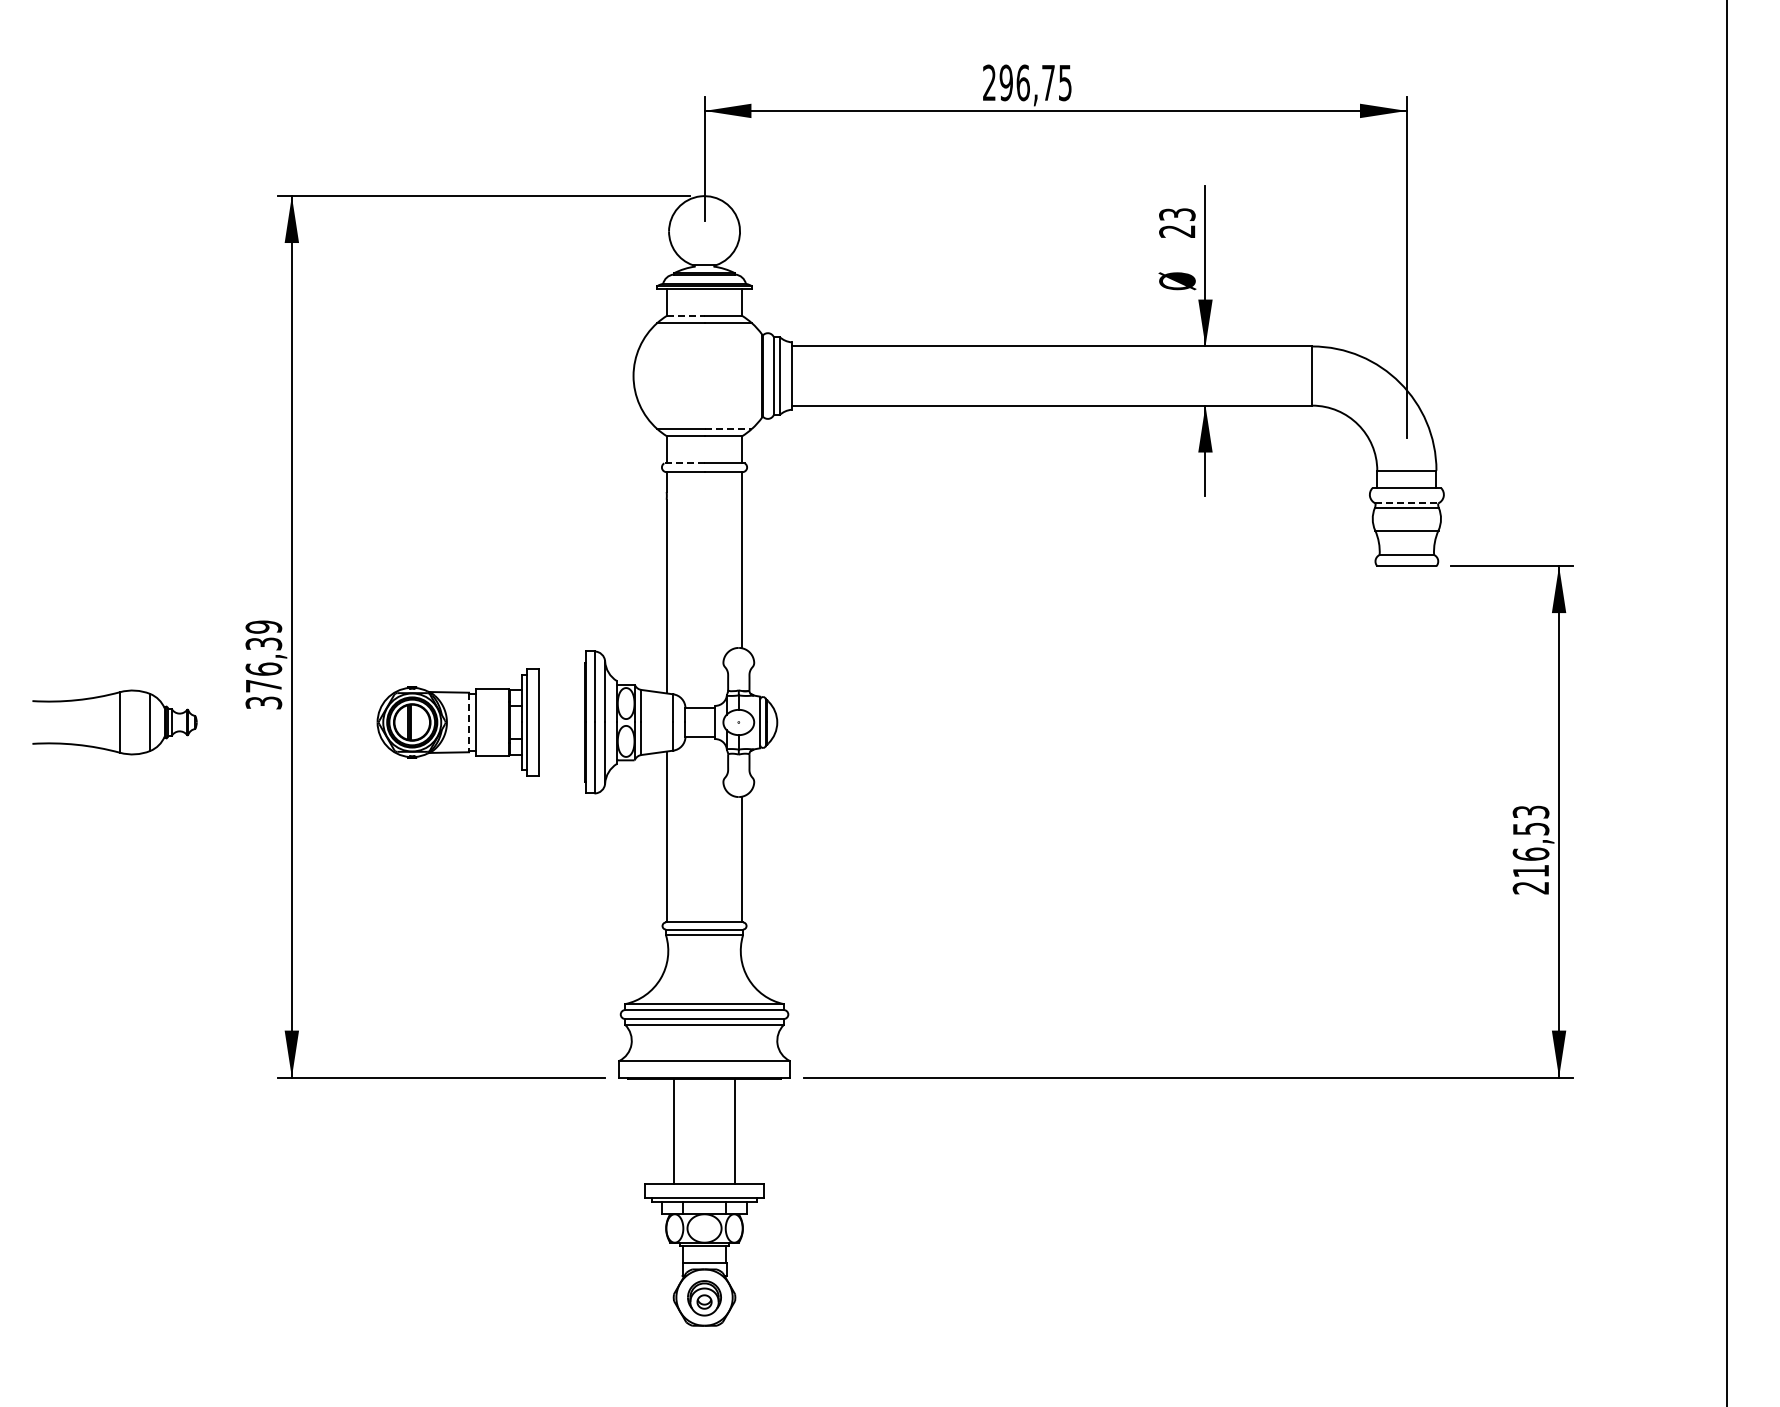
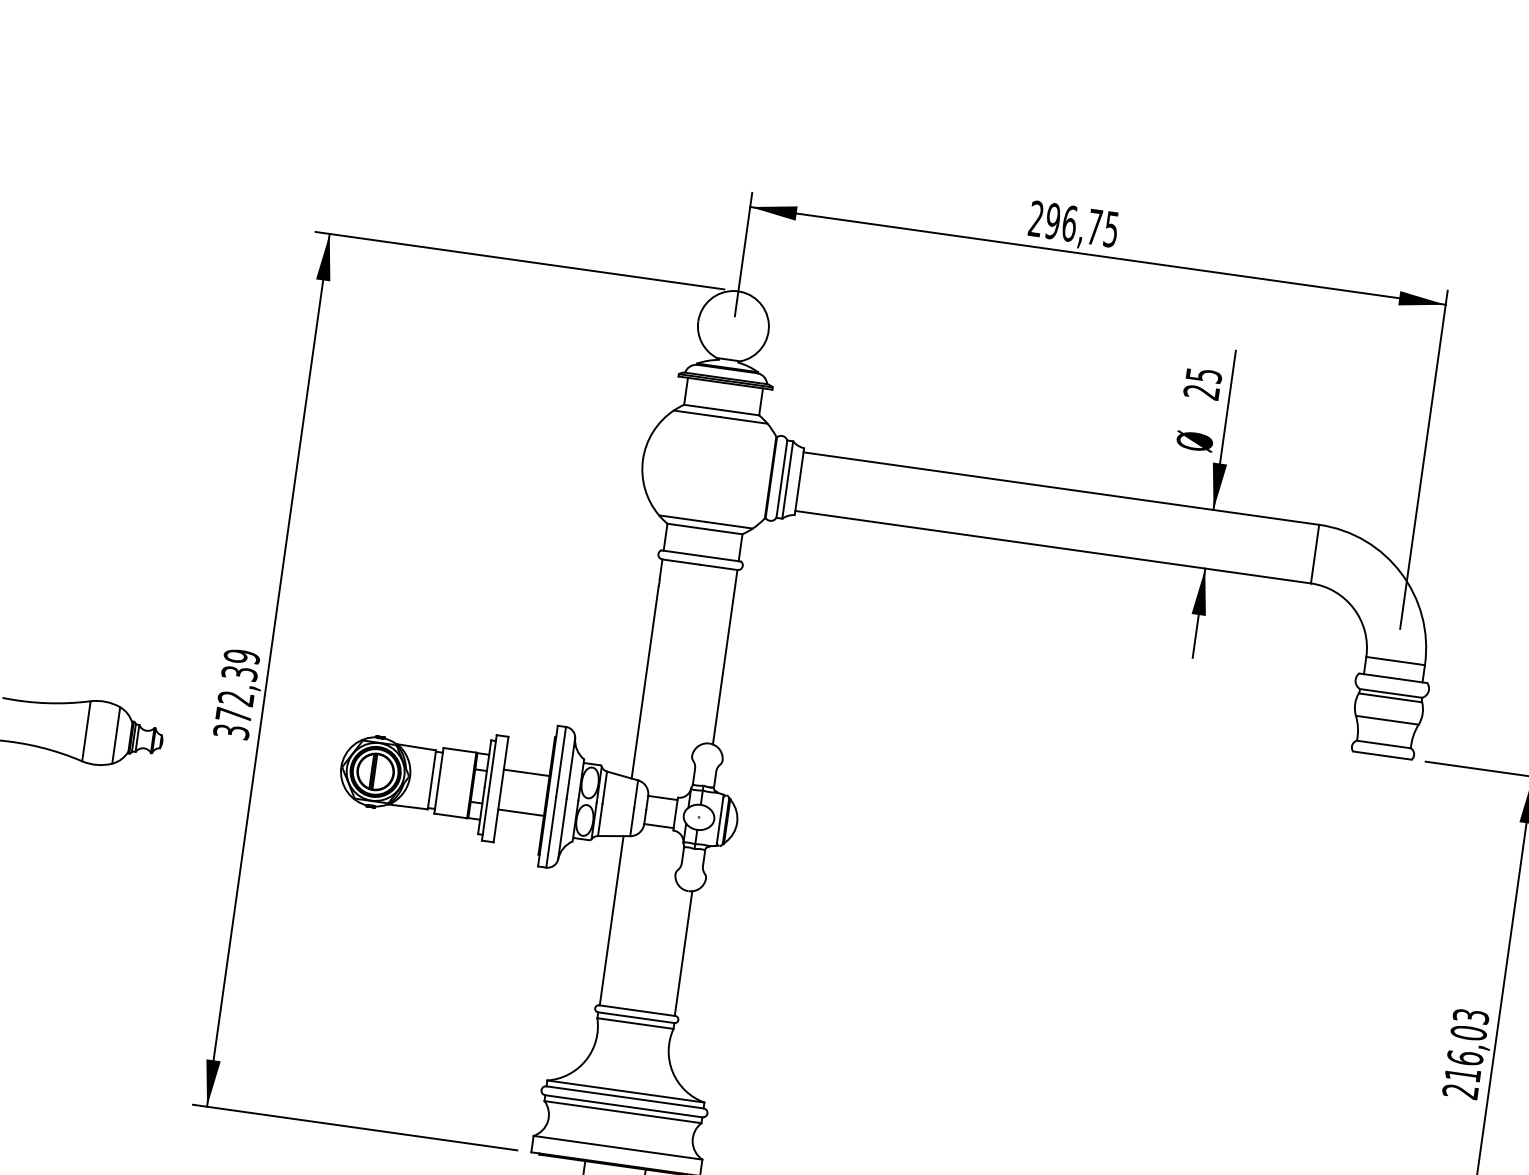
text: (1177, 214) -> (1204, 375), 23 -> 25
line: (685, 316) -> (702, 407), dashed -> solid
line: (728, 428) -> (729, 524), dashed -> solid
line: (683, 463) -> (680, 553), dashed -> solid
line: (1407, 503) -> (1391, 693), dashed -> solid
text: (263, 668) -> (235, 697), 376,39 -> 372,39
line: (561, 702) -> (526, 772), added
line: (469, 722) -> (432, 779), dashed -> solid
line: (561, 742) -> (520, 812), added
text: (1530, 828) -> (1468, 1032), 216,53 -> 216,03

